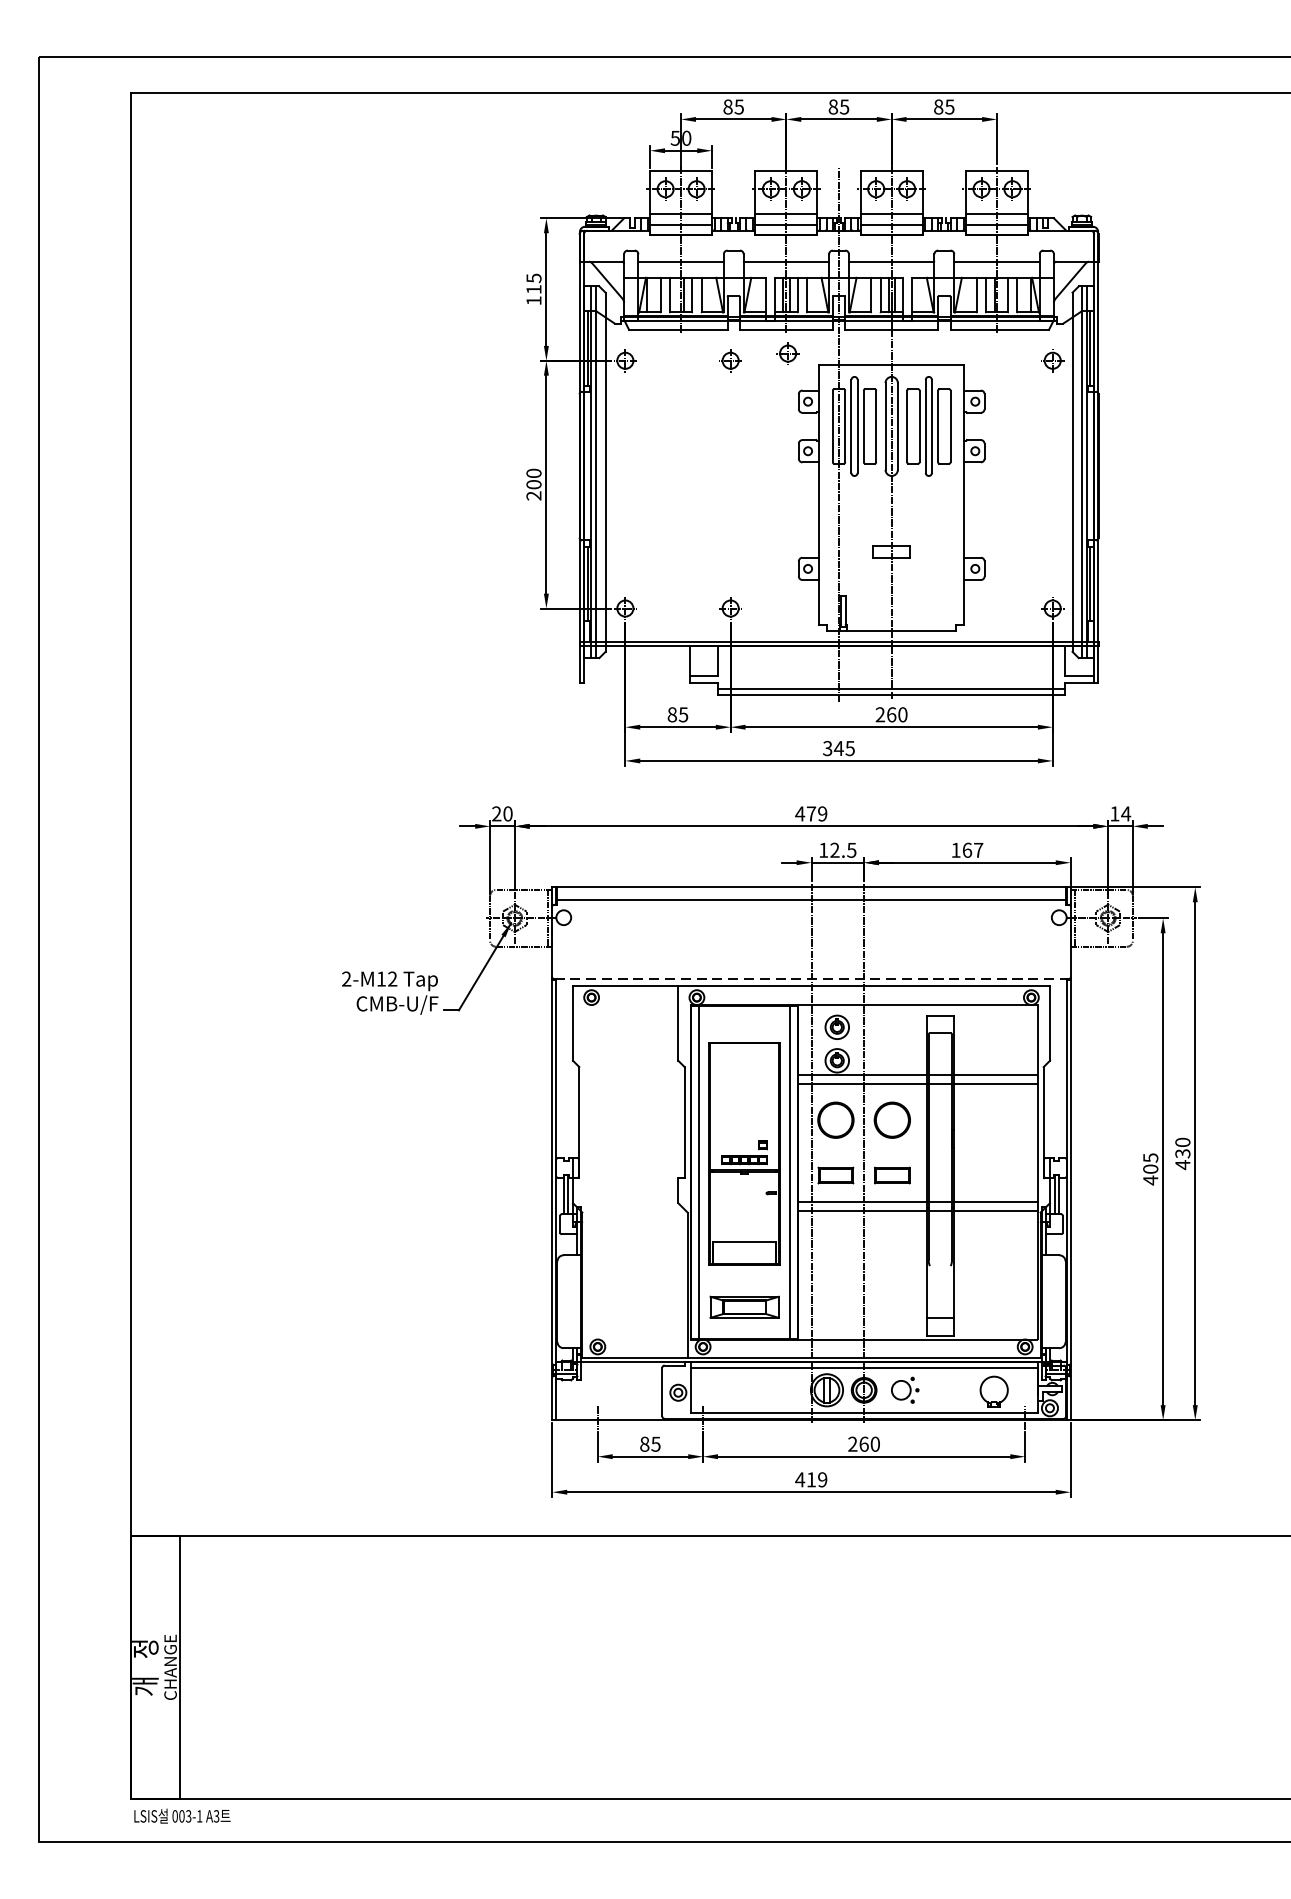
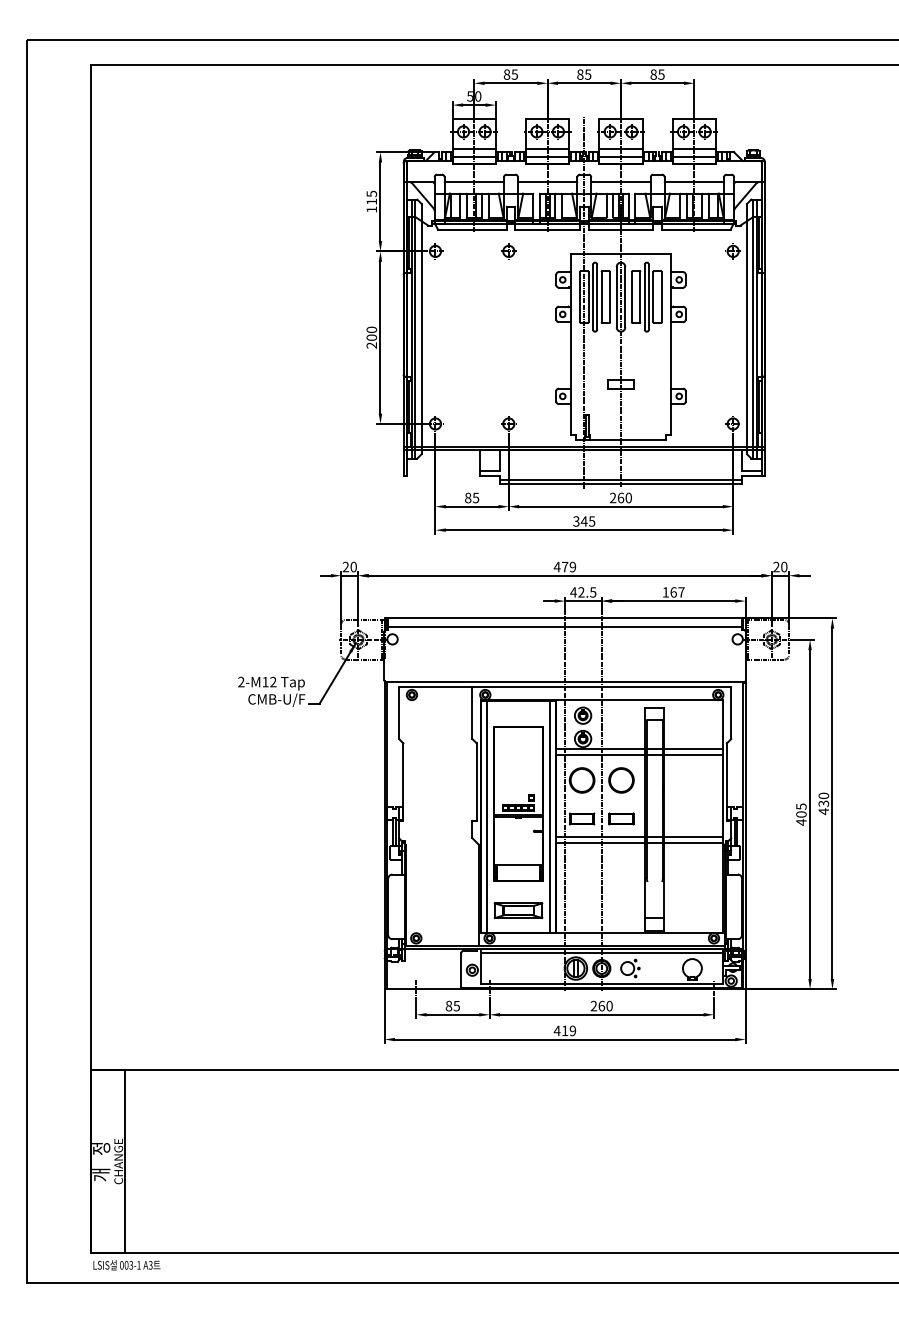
part: (787, 353) -> (548, 246), removed
text: (1120, 813) -> (780, 566), 14 -> 20
text: (823, 850) -> (573, 592), 12.5 -> 42.5
line: (812, 979) -> (565, 682), dashed -> solid

